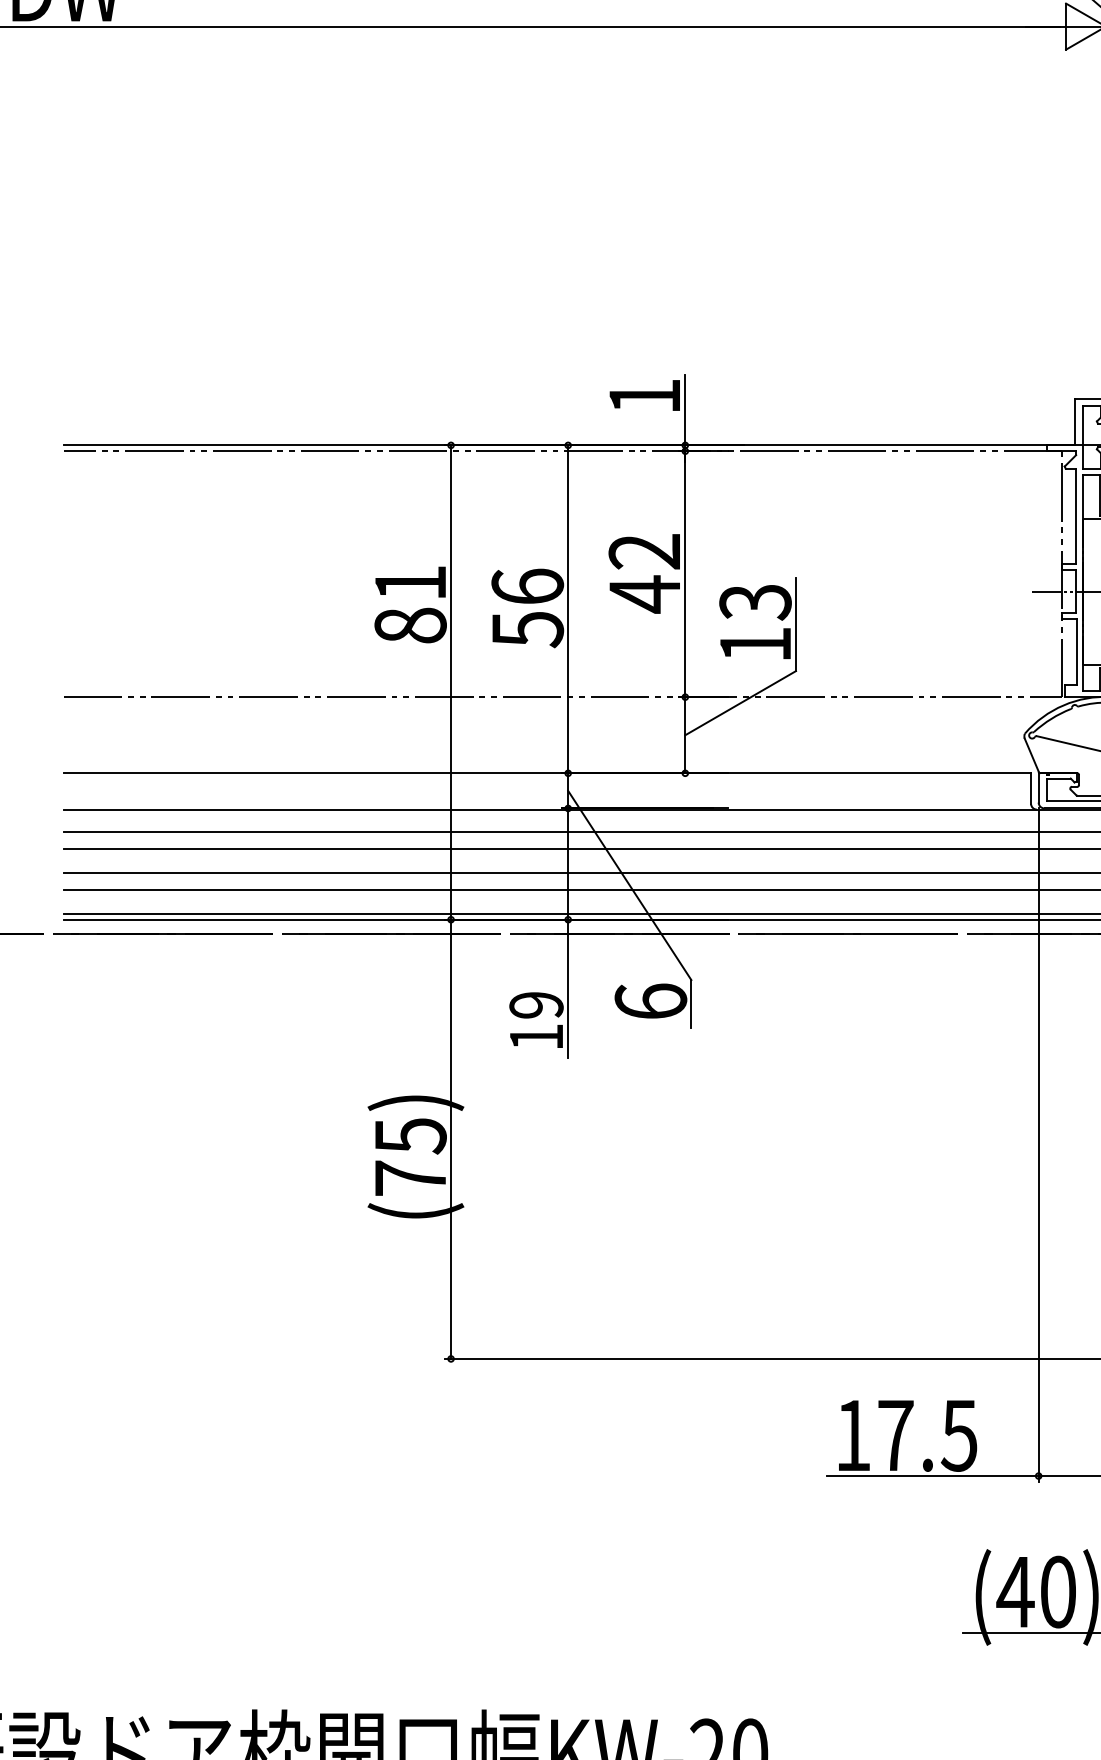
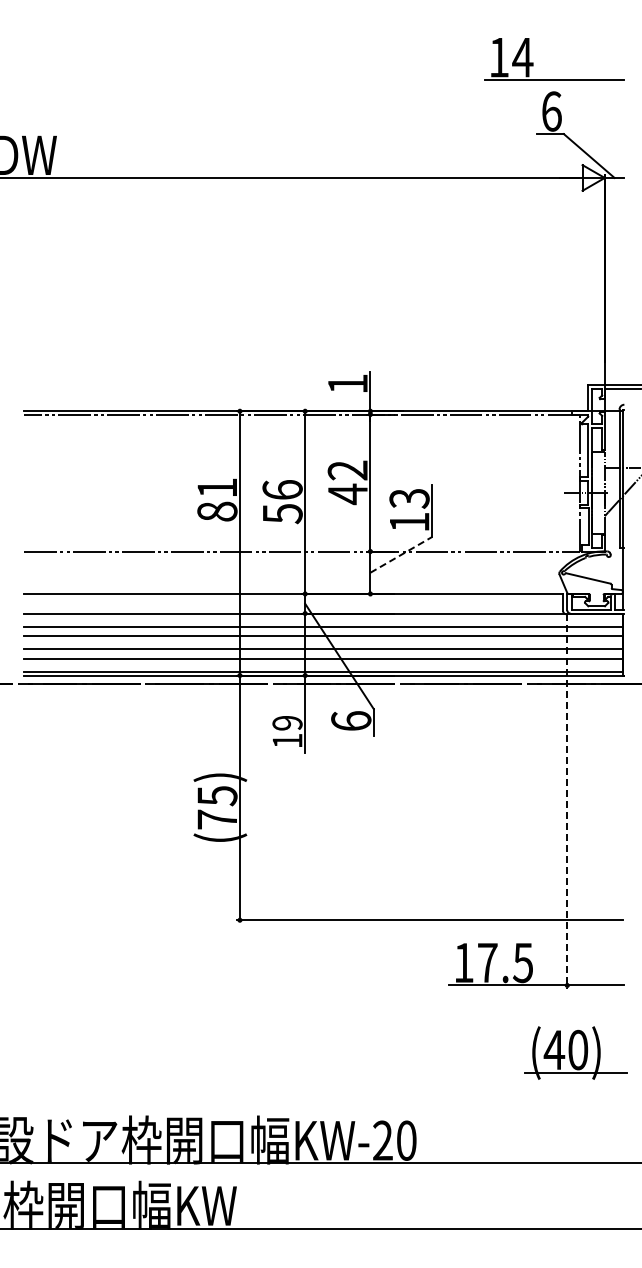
line: (741, 702) -> (401, 554), solid -> dashed
line: (1039, 1145) -> (567, 801), solid -> dashed

